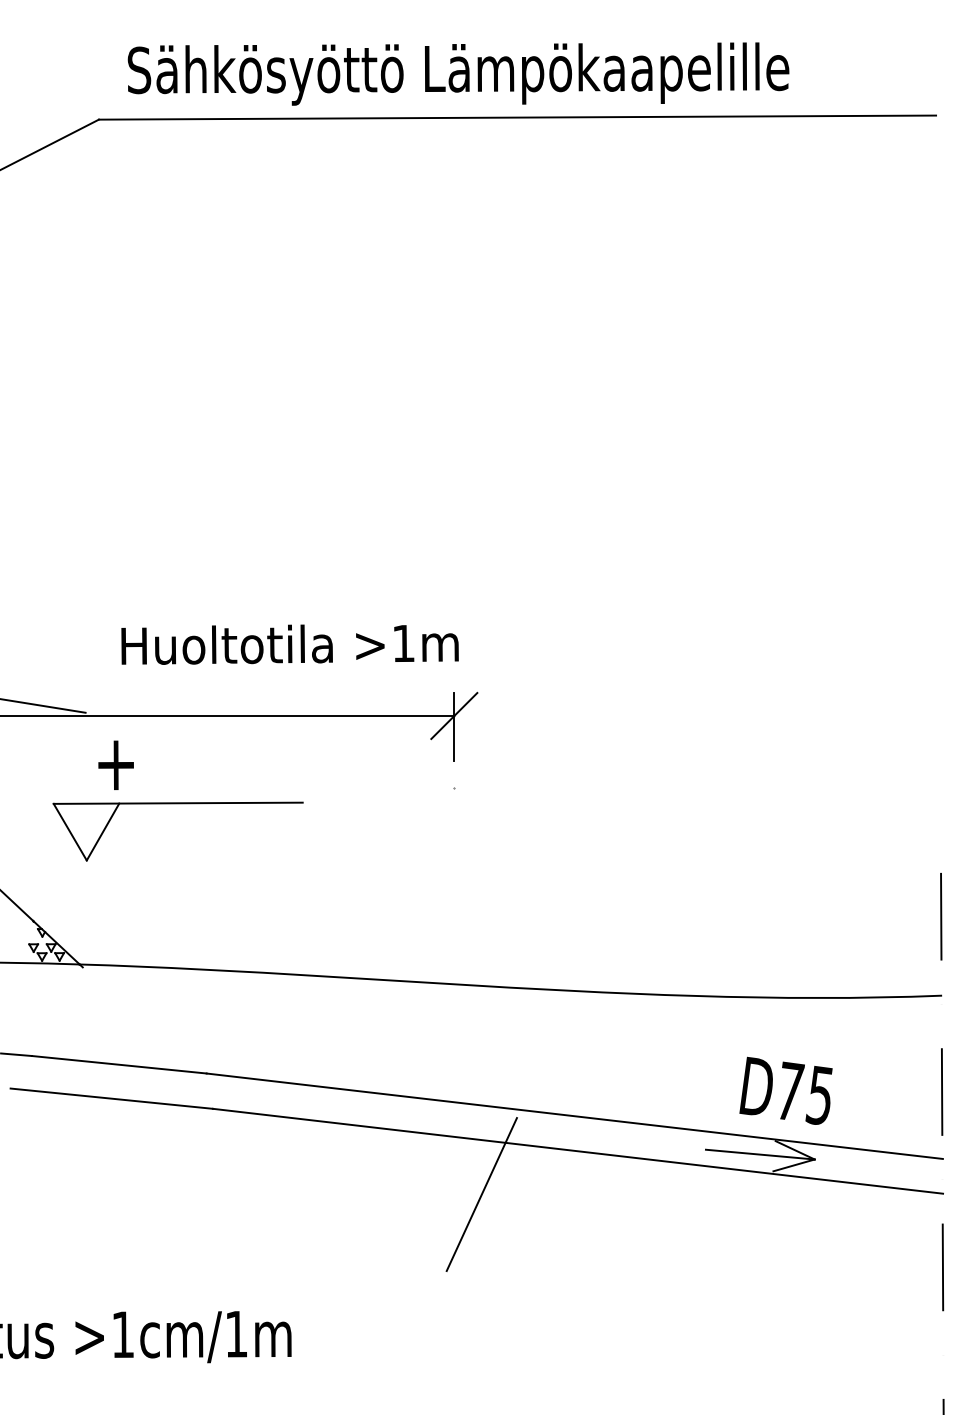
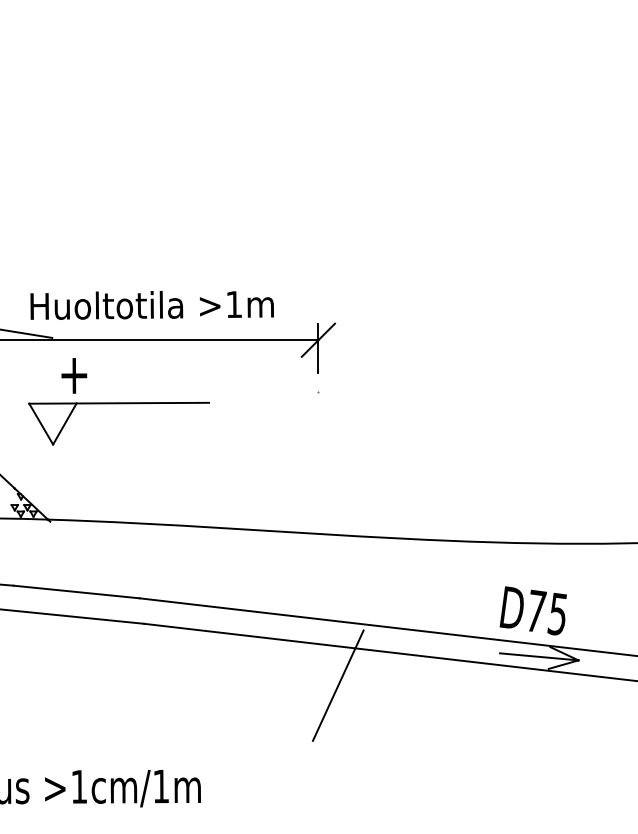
text: (289, 644) -> (151, 305), moved
text: (785, 1090) -> (532, 610), moved

